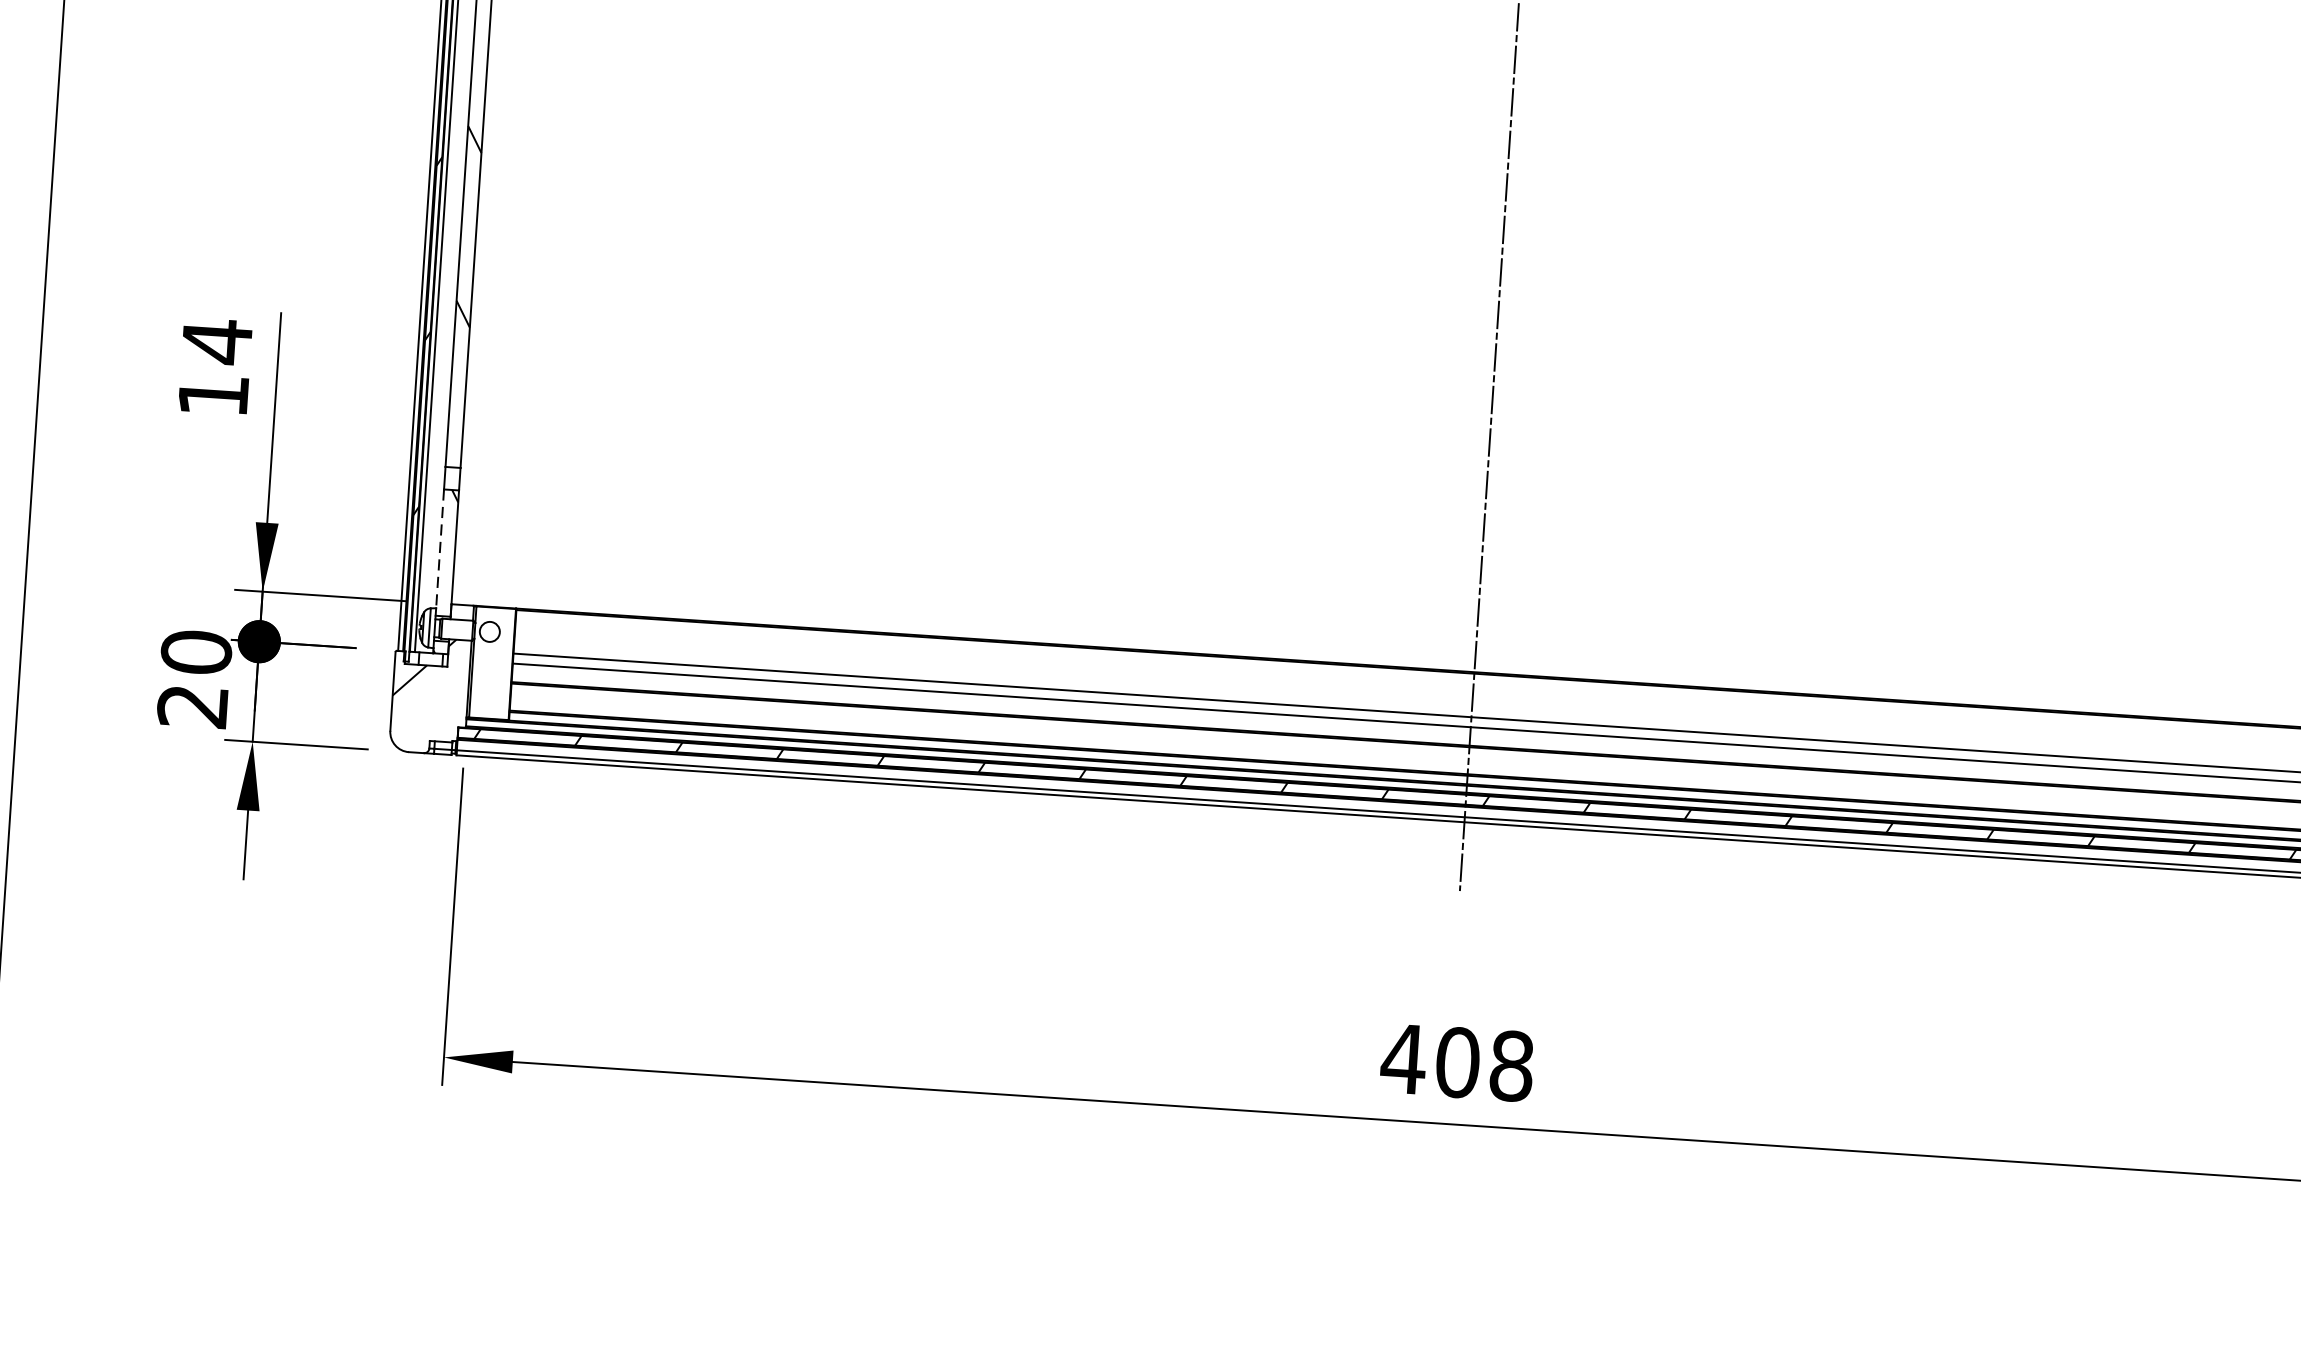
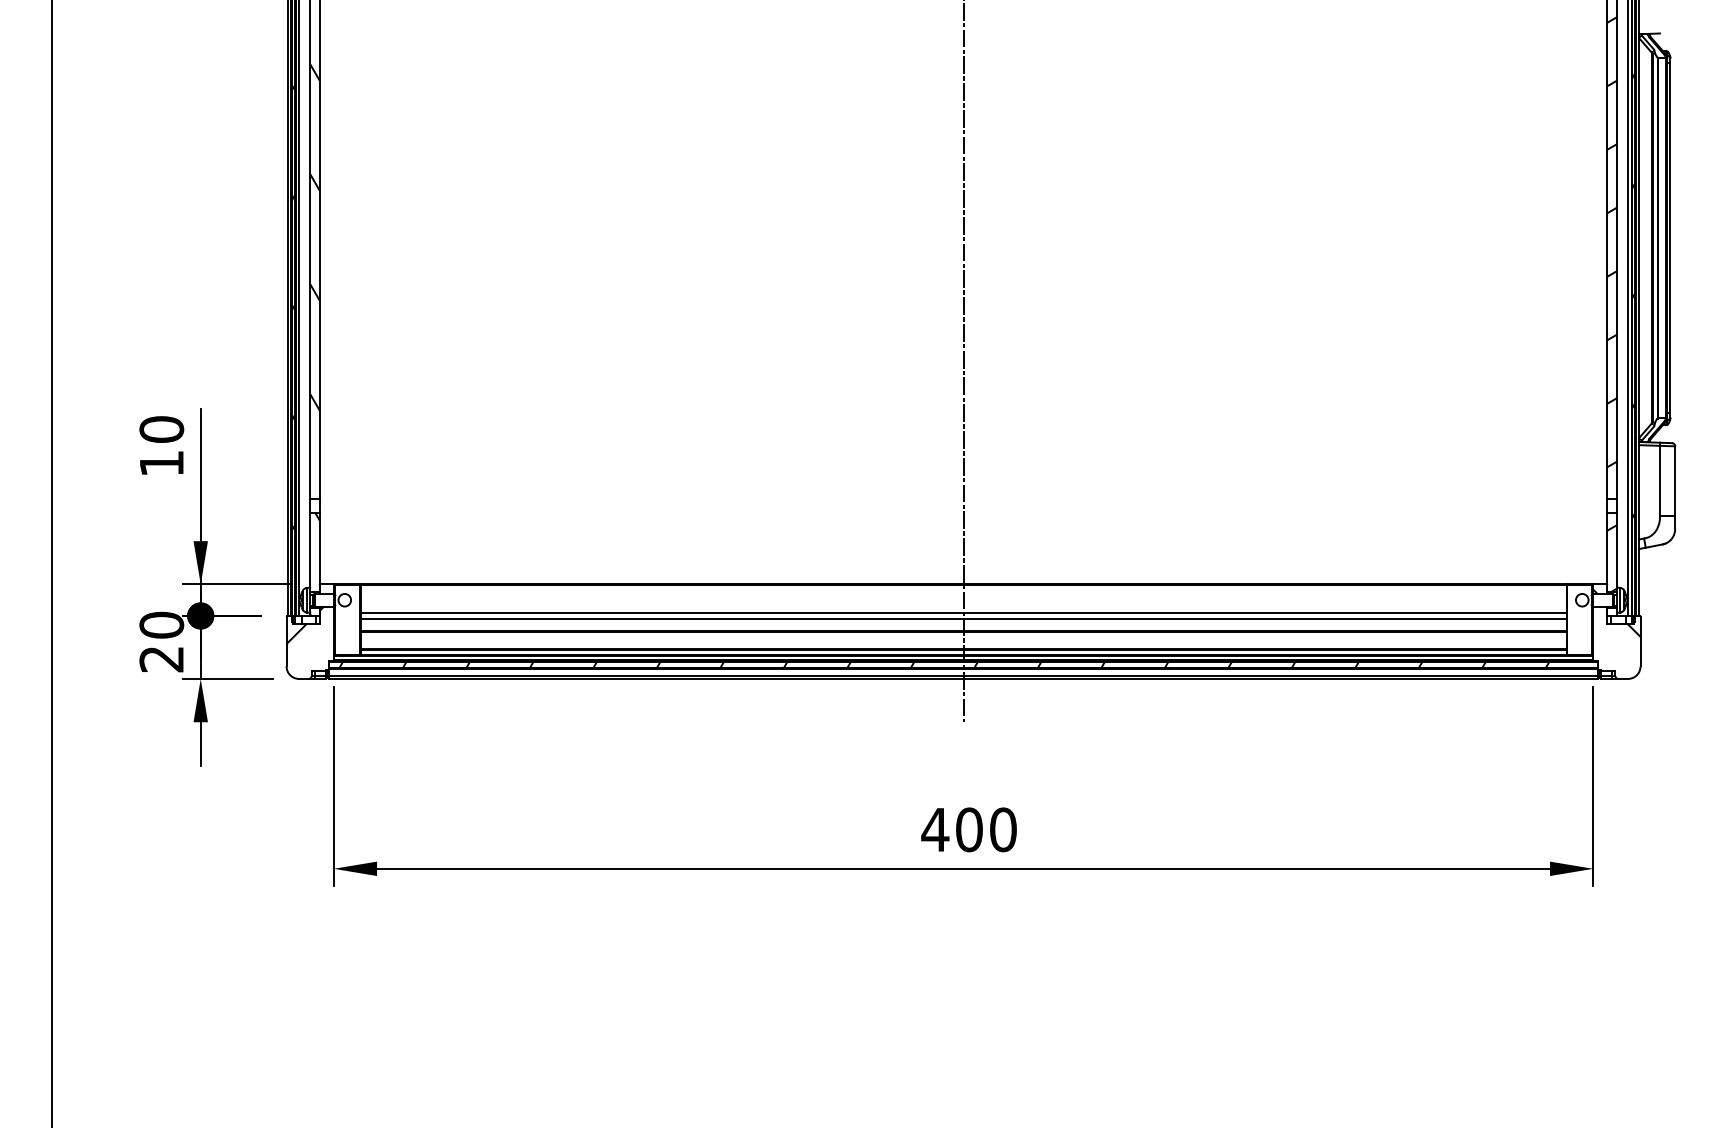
text: (216, 341) -> (161, 429), 14 -> 10
line: (440, 549) -> (310, 550), dashed -> solid
text: (1512, 1065) -> (1003, 829), 408 -> 400

